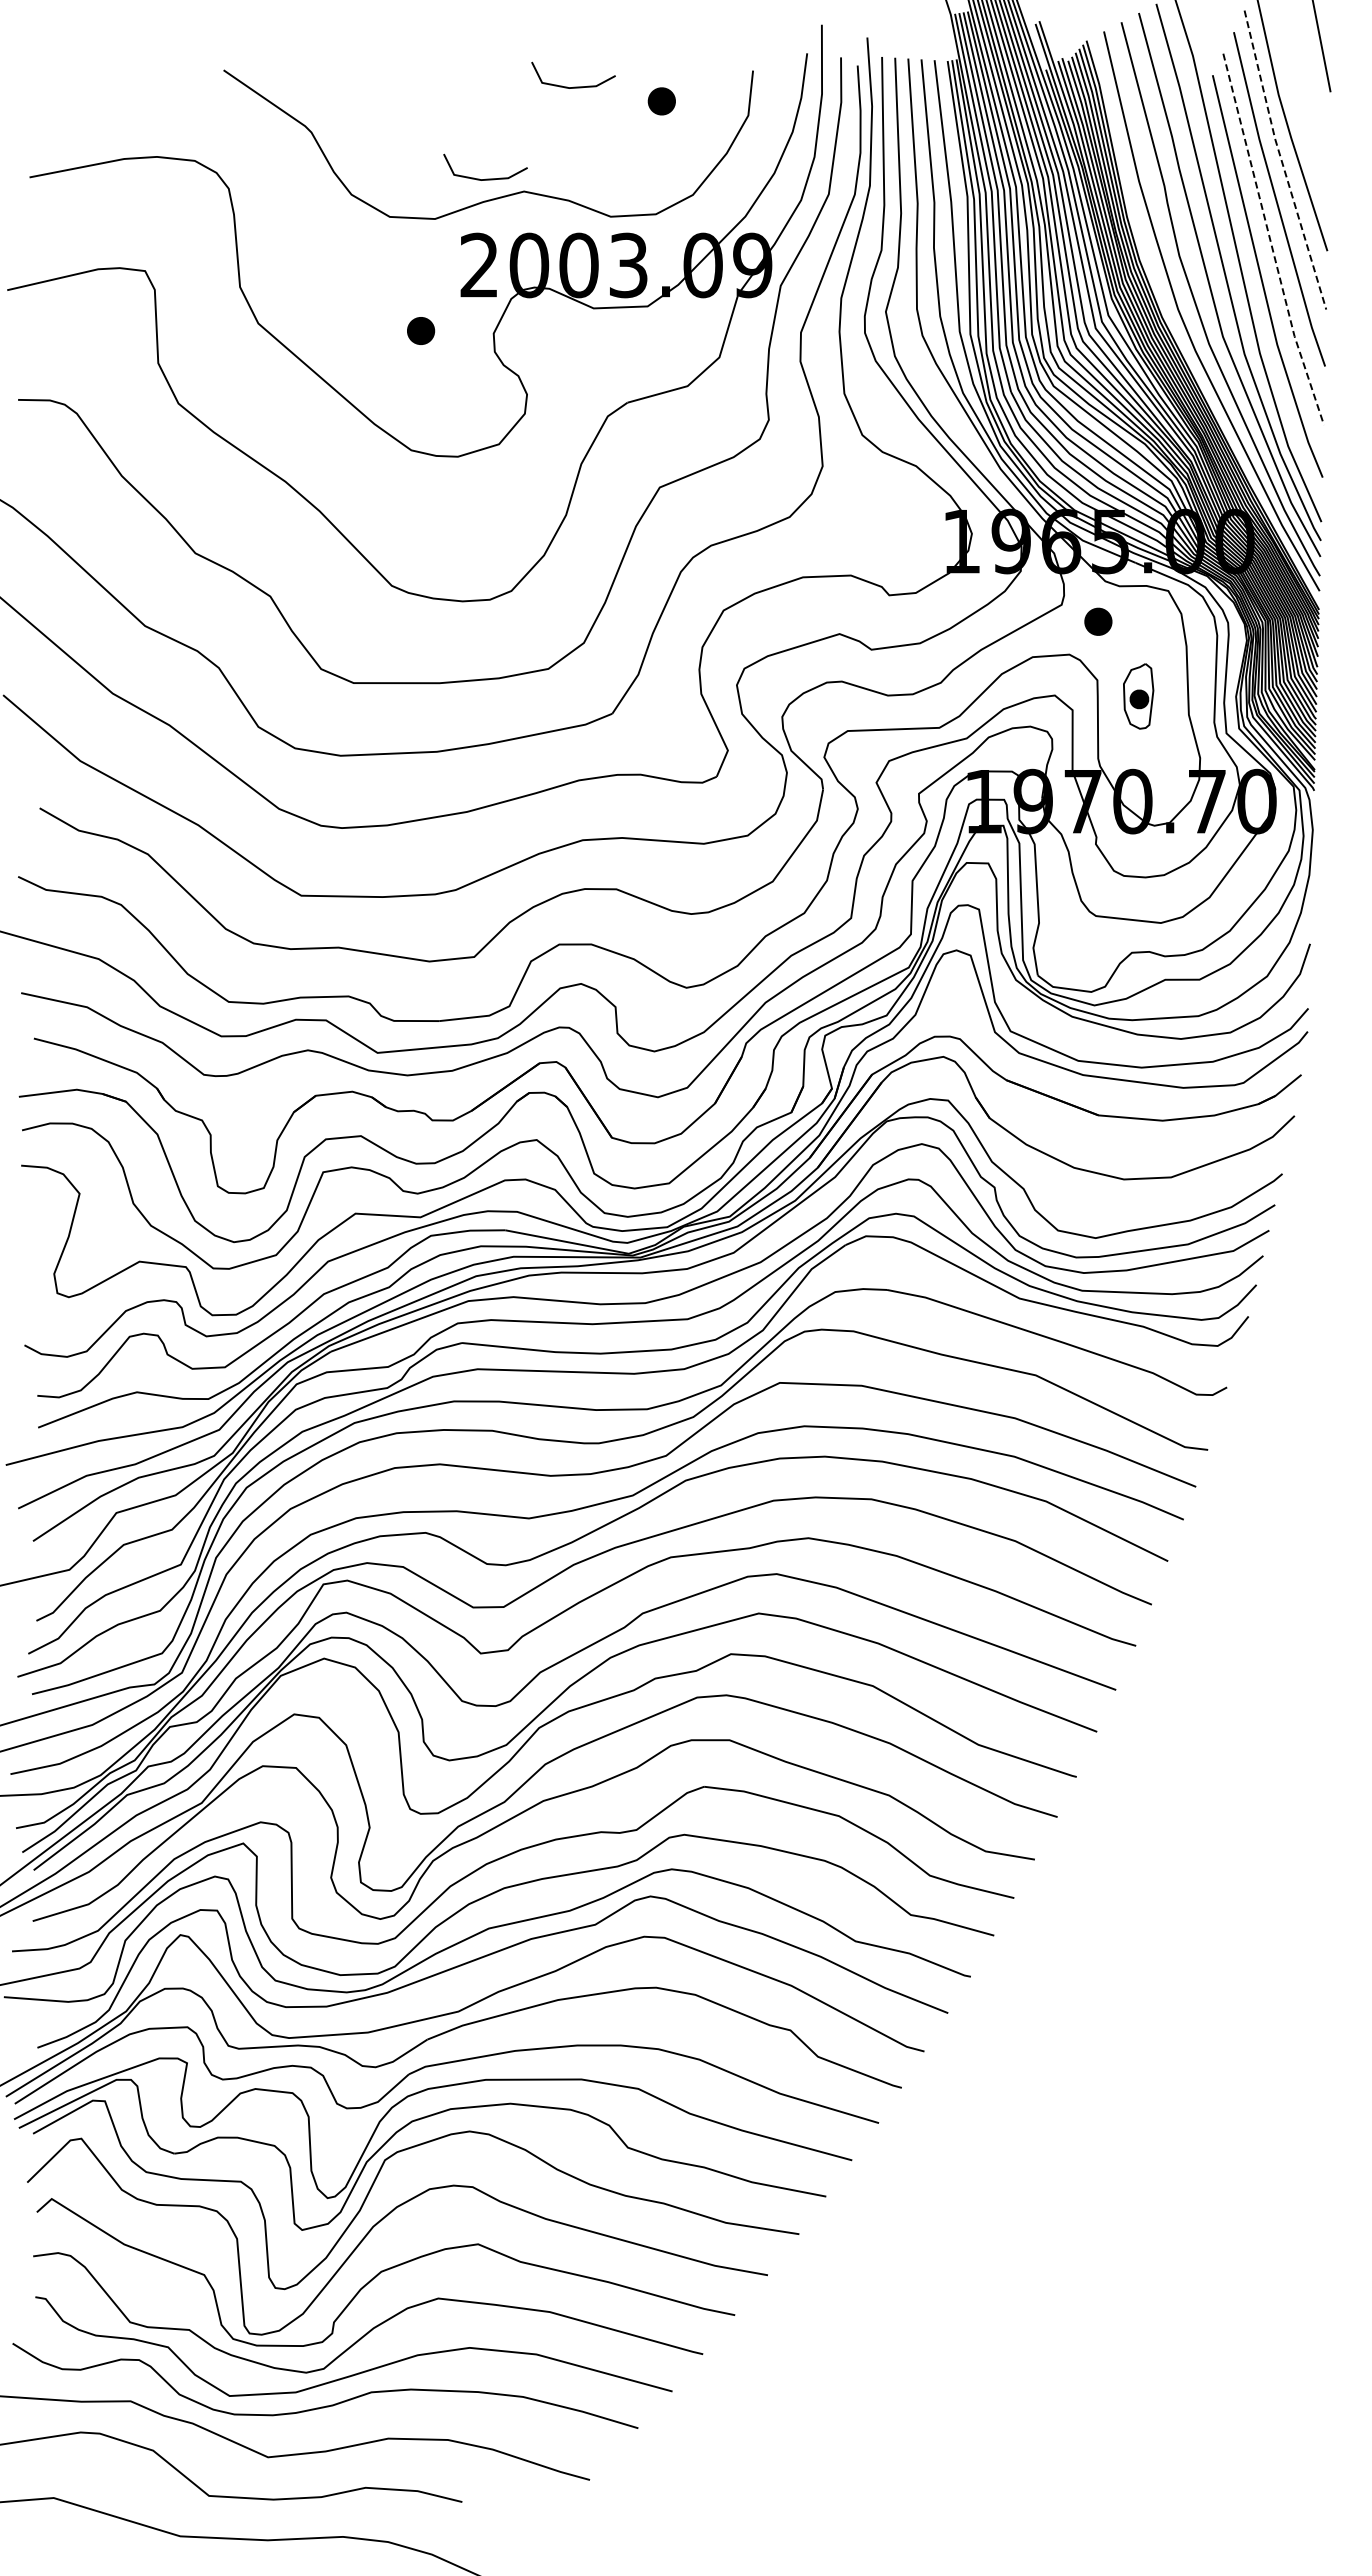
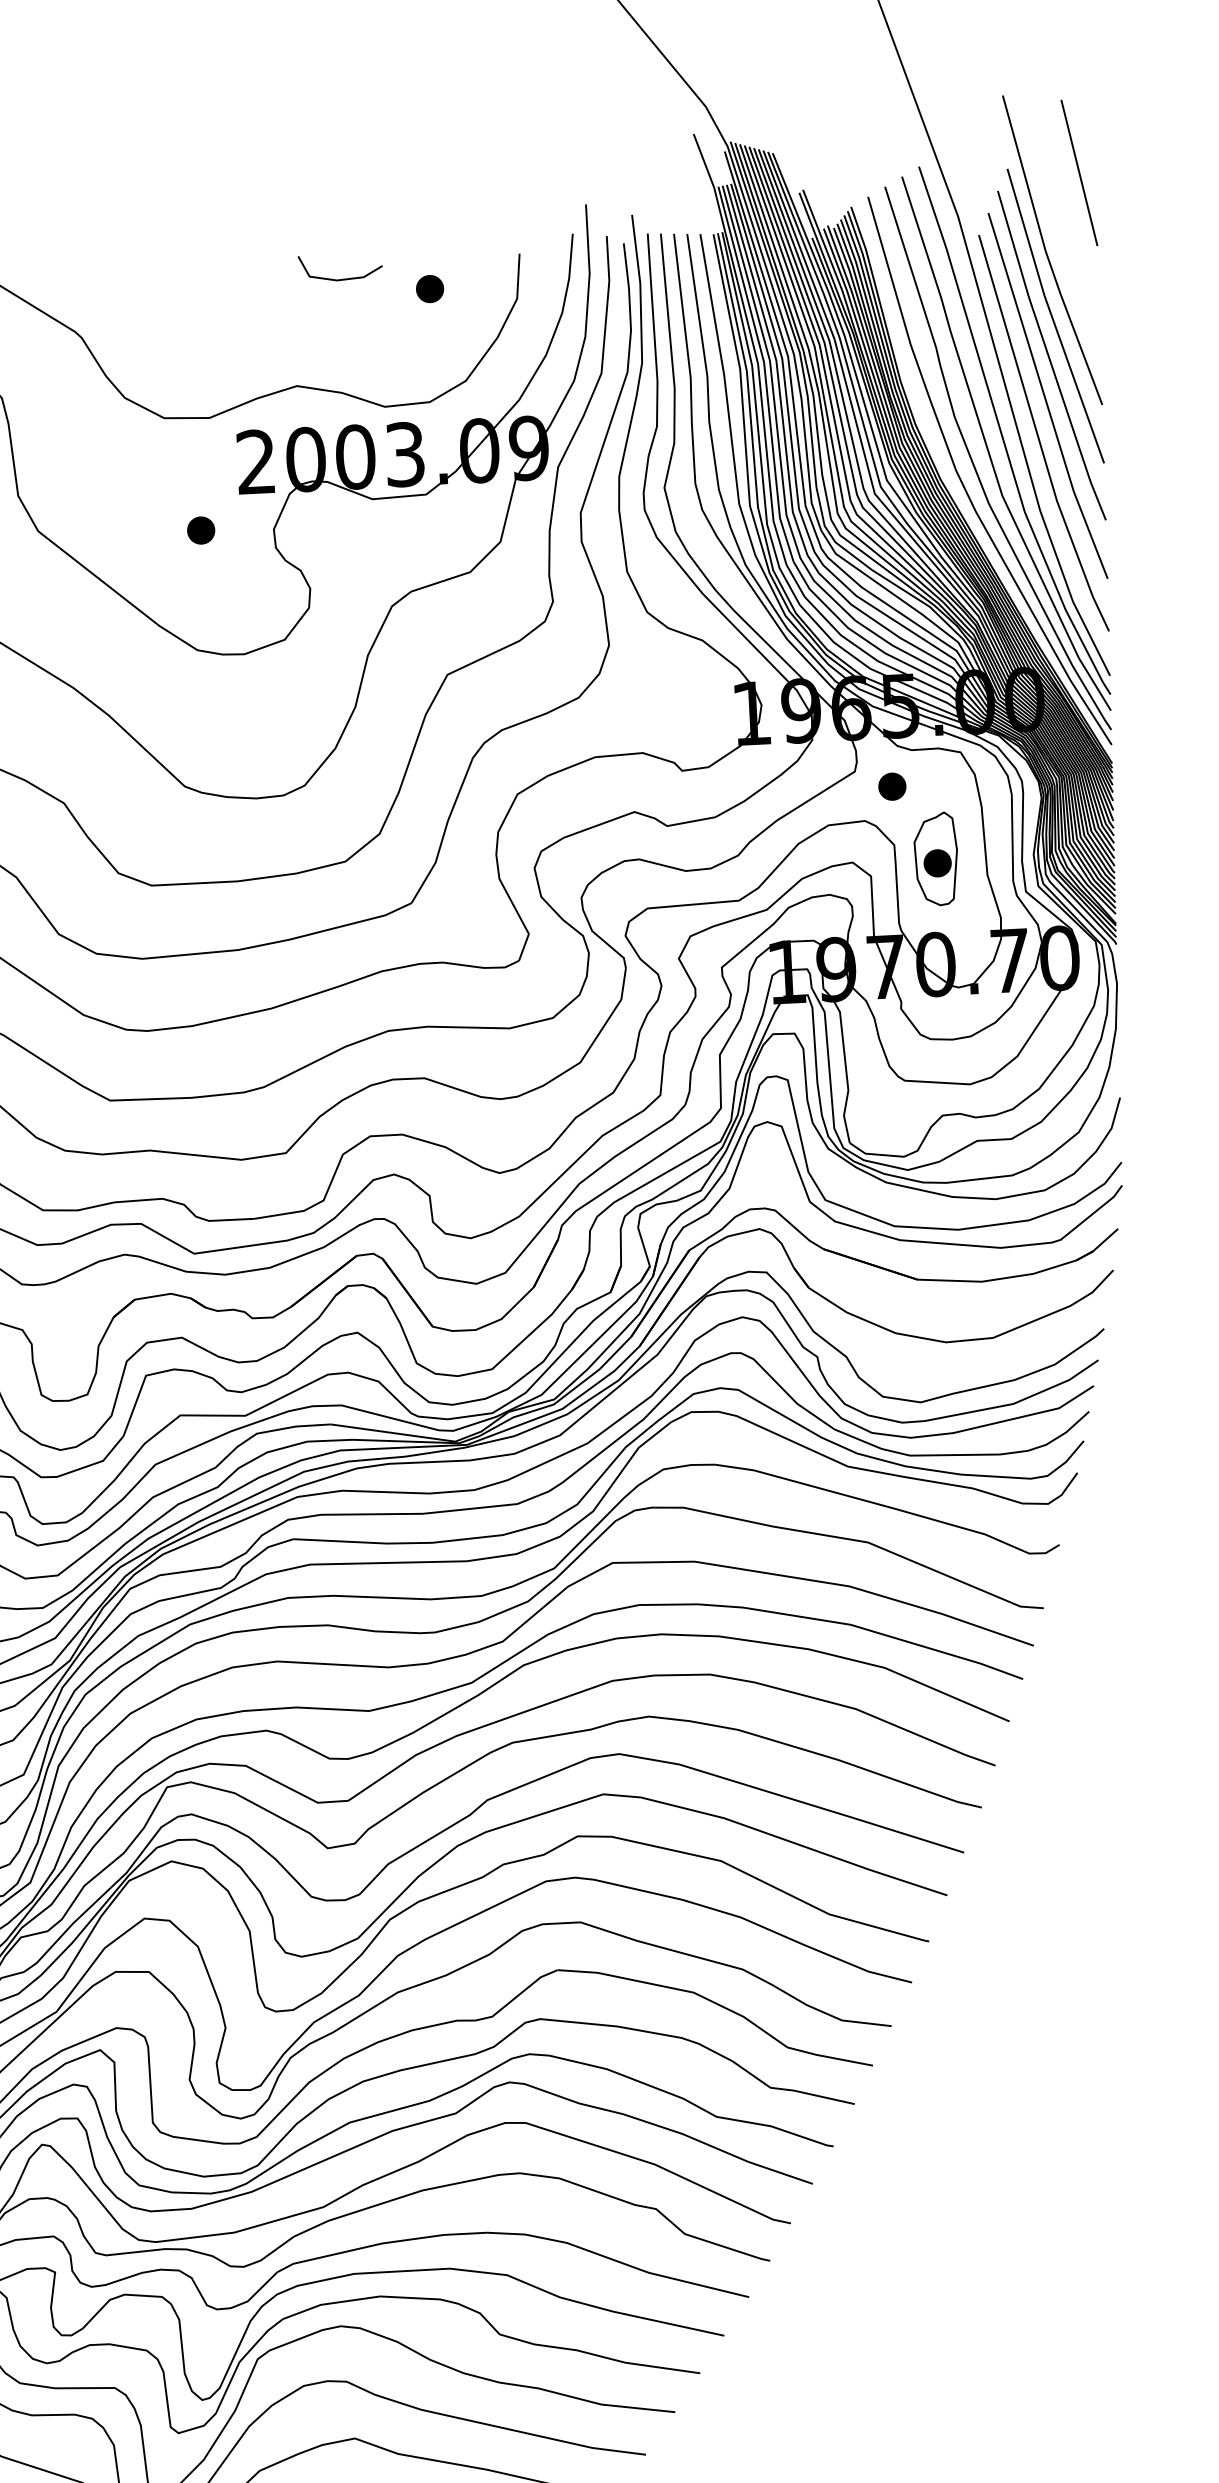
line: (1281, 160) -> (1051, 316), dashed -> solid
line: (485, 178) -> (257, 374), removed
line: (1270, 241) -> (1045, 398), dashed -> solid
part: (1138, 696) -> (936, 859), size x1.43

